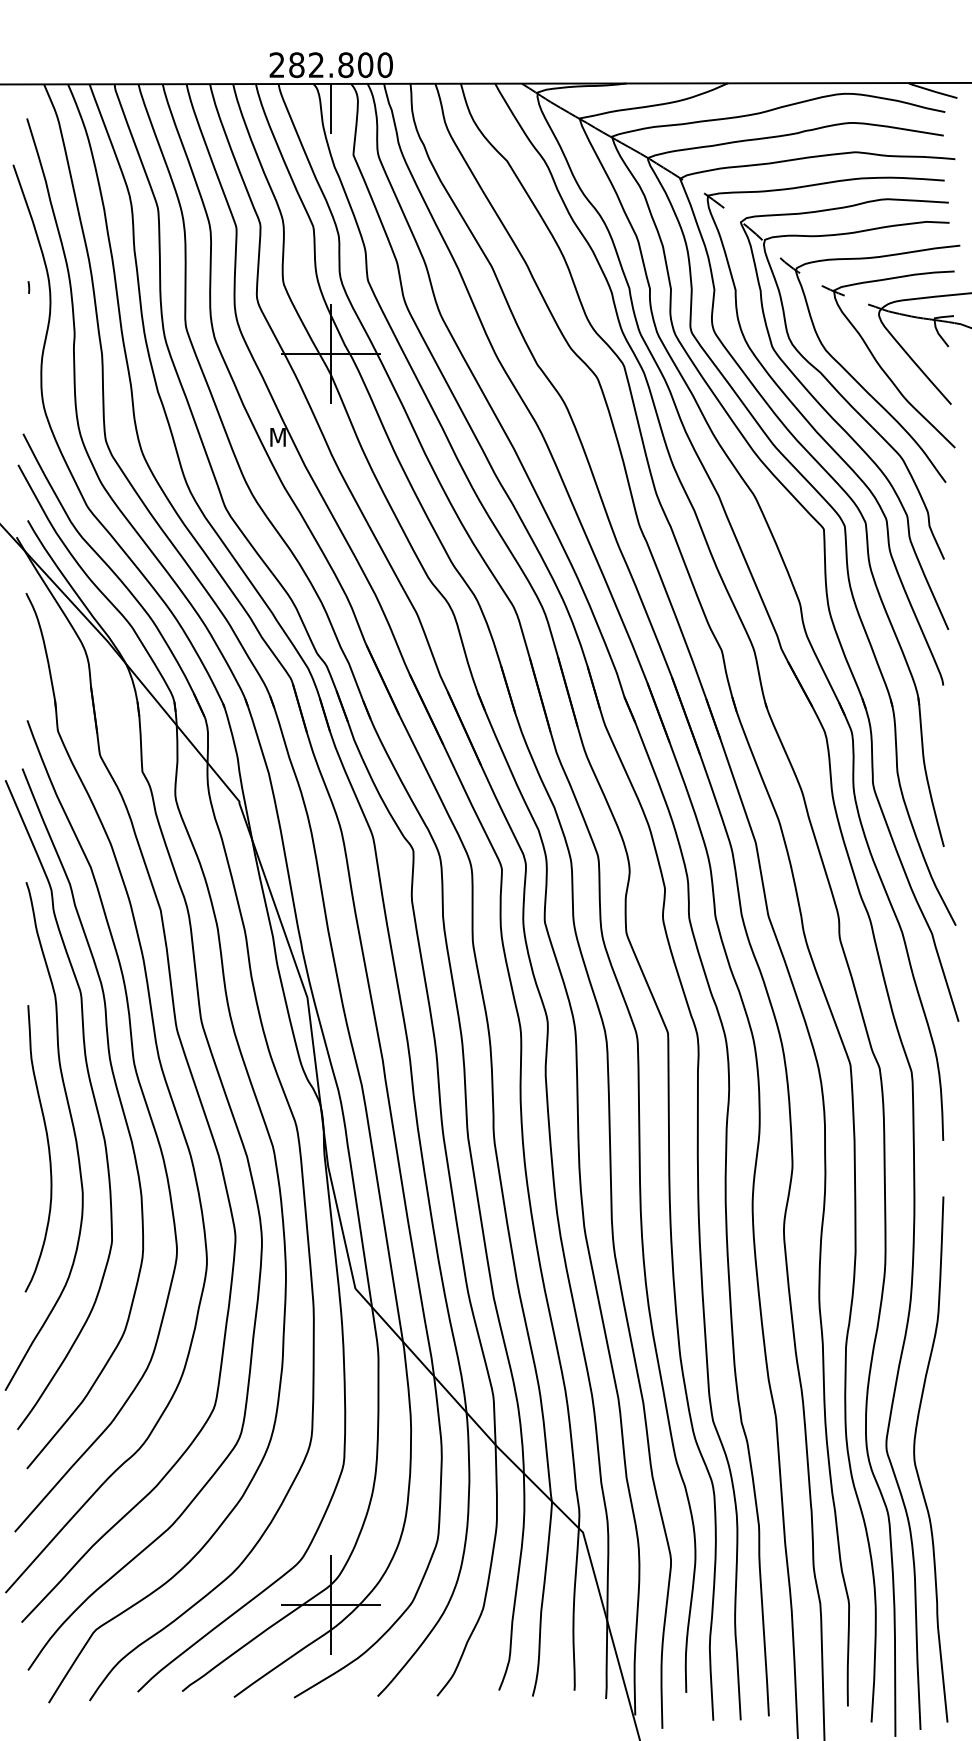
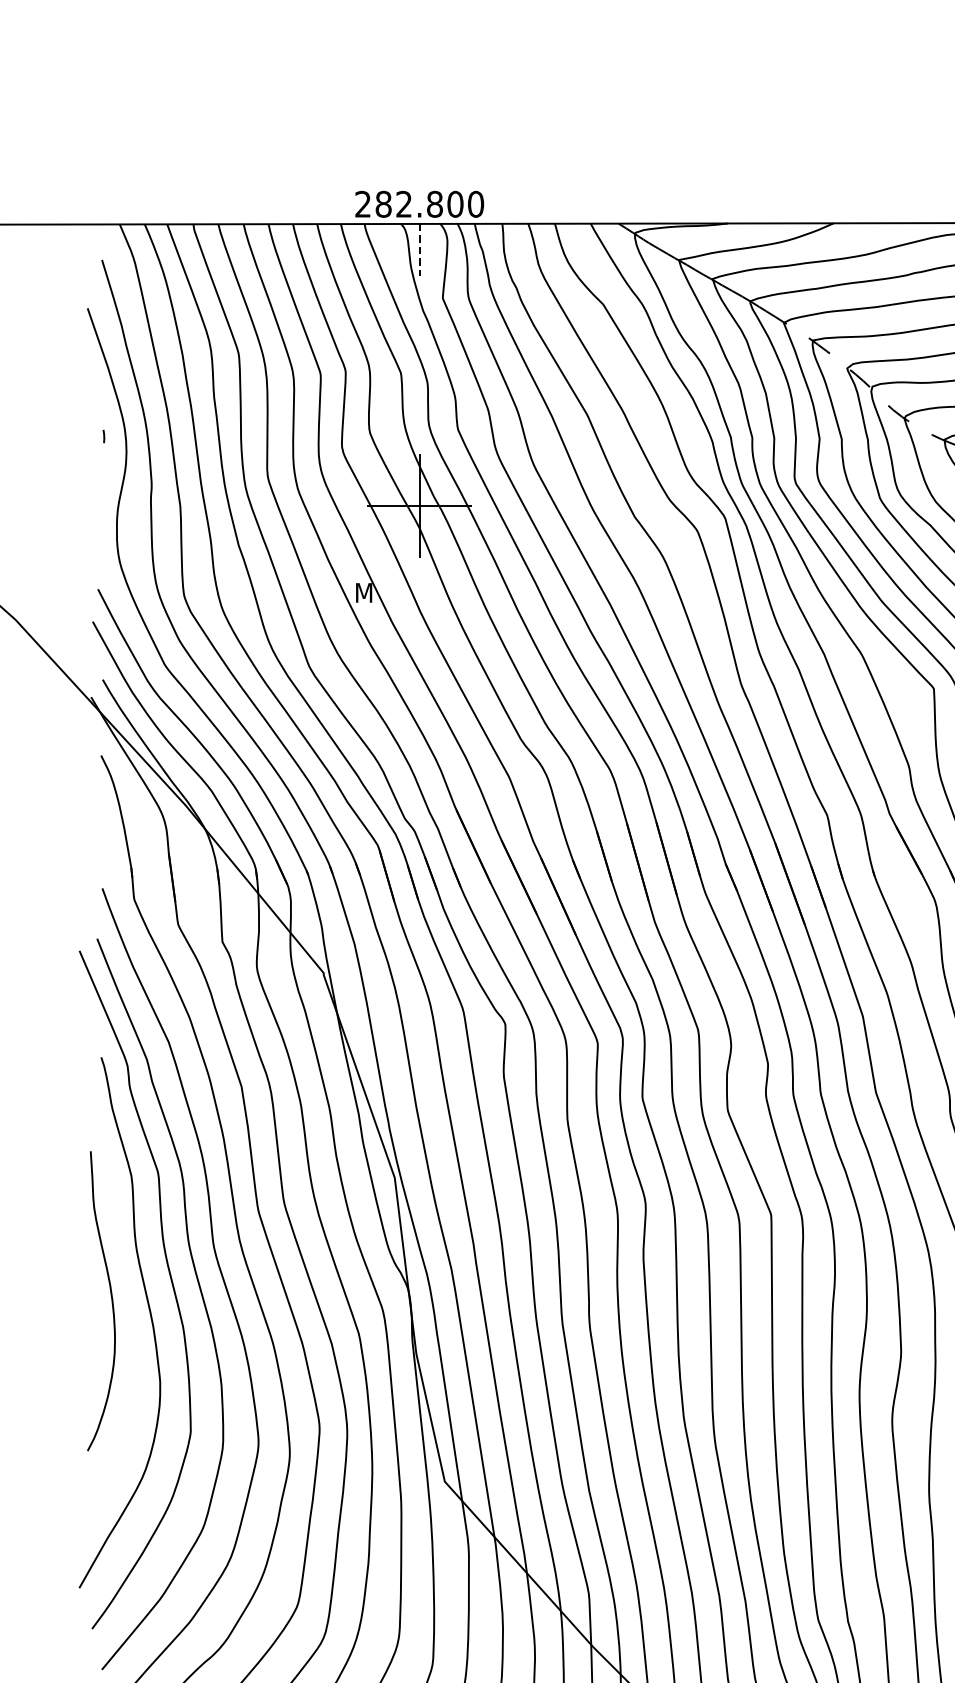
line: (331, 109) -> (419, 250), solid -> dashed
curve: (47, 1146) -> (110, 1298), moved

